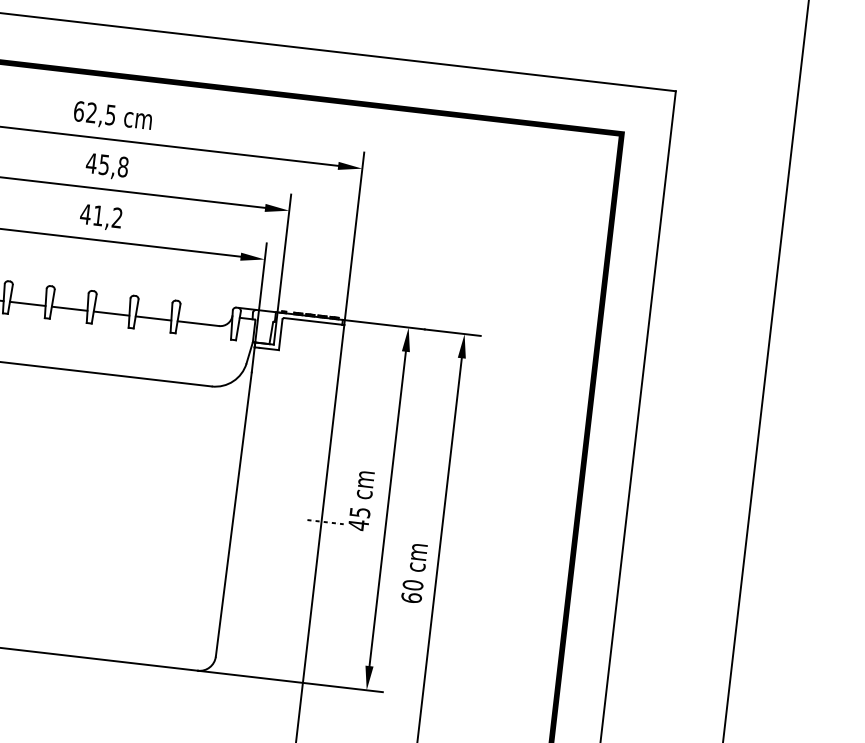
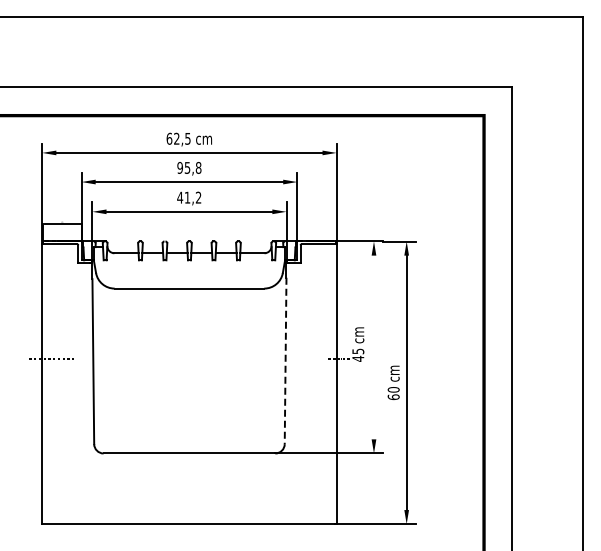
text: (92, 162) -> (180, 167), 45,8 -> 95,8
line: (386, 508) -> (373, 347), removed
line: (233, 515) -> (285, 361), solid -> dashed

